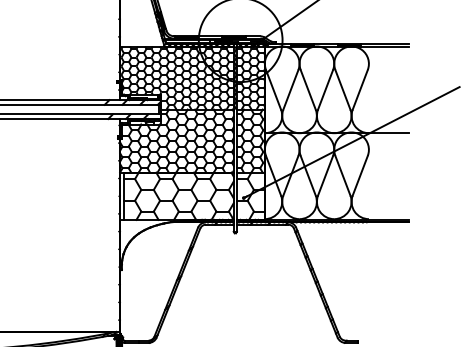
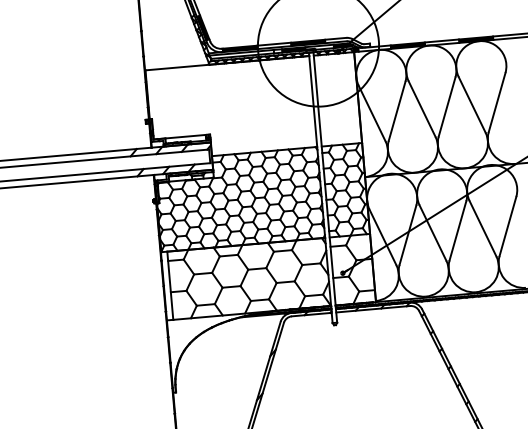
hatch: (192, 77) -> (253, 105), removed

